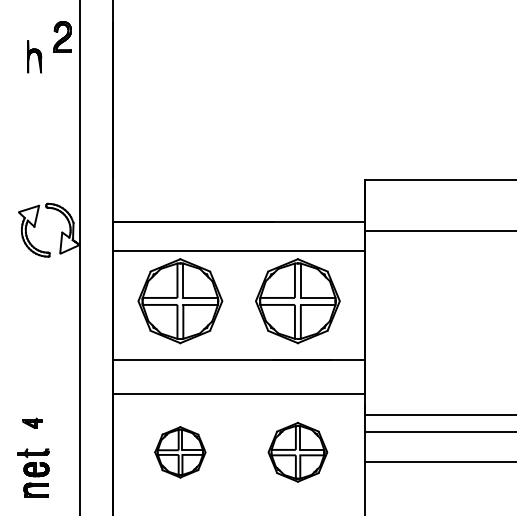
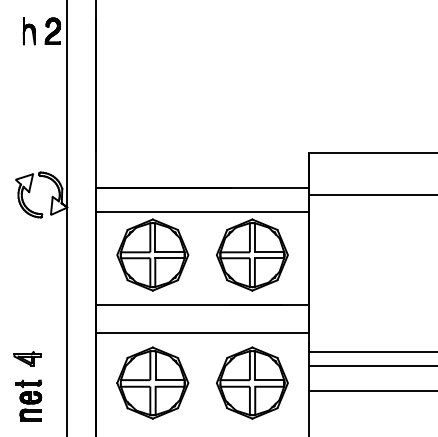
part: (34, 56) -> (29, 30), moved
part: (32, 423) -> (27, 358), size x1.67
part: (180, 452) -> (152, 383), size x1.67
part: (297, 452) -> (252, 383), size x1.43

